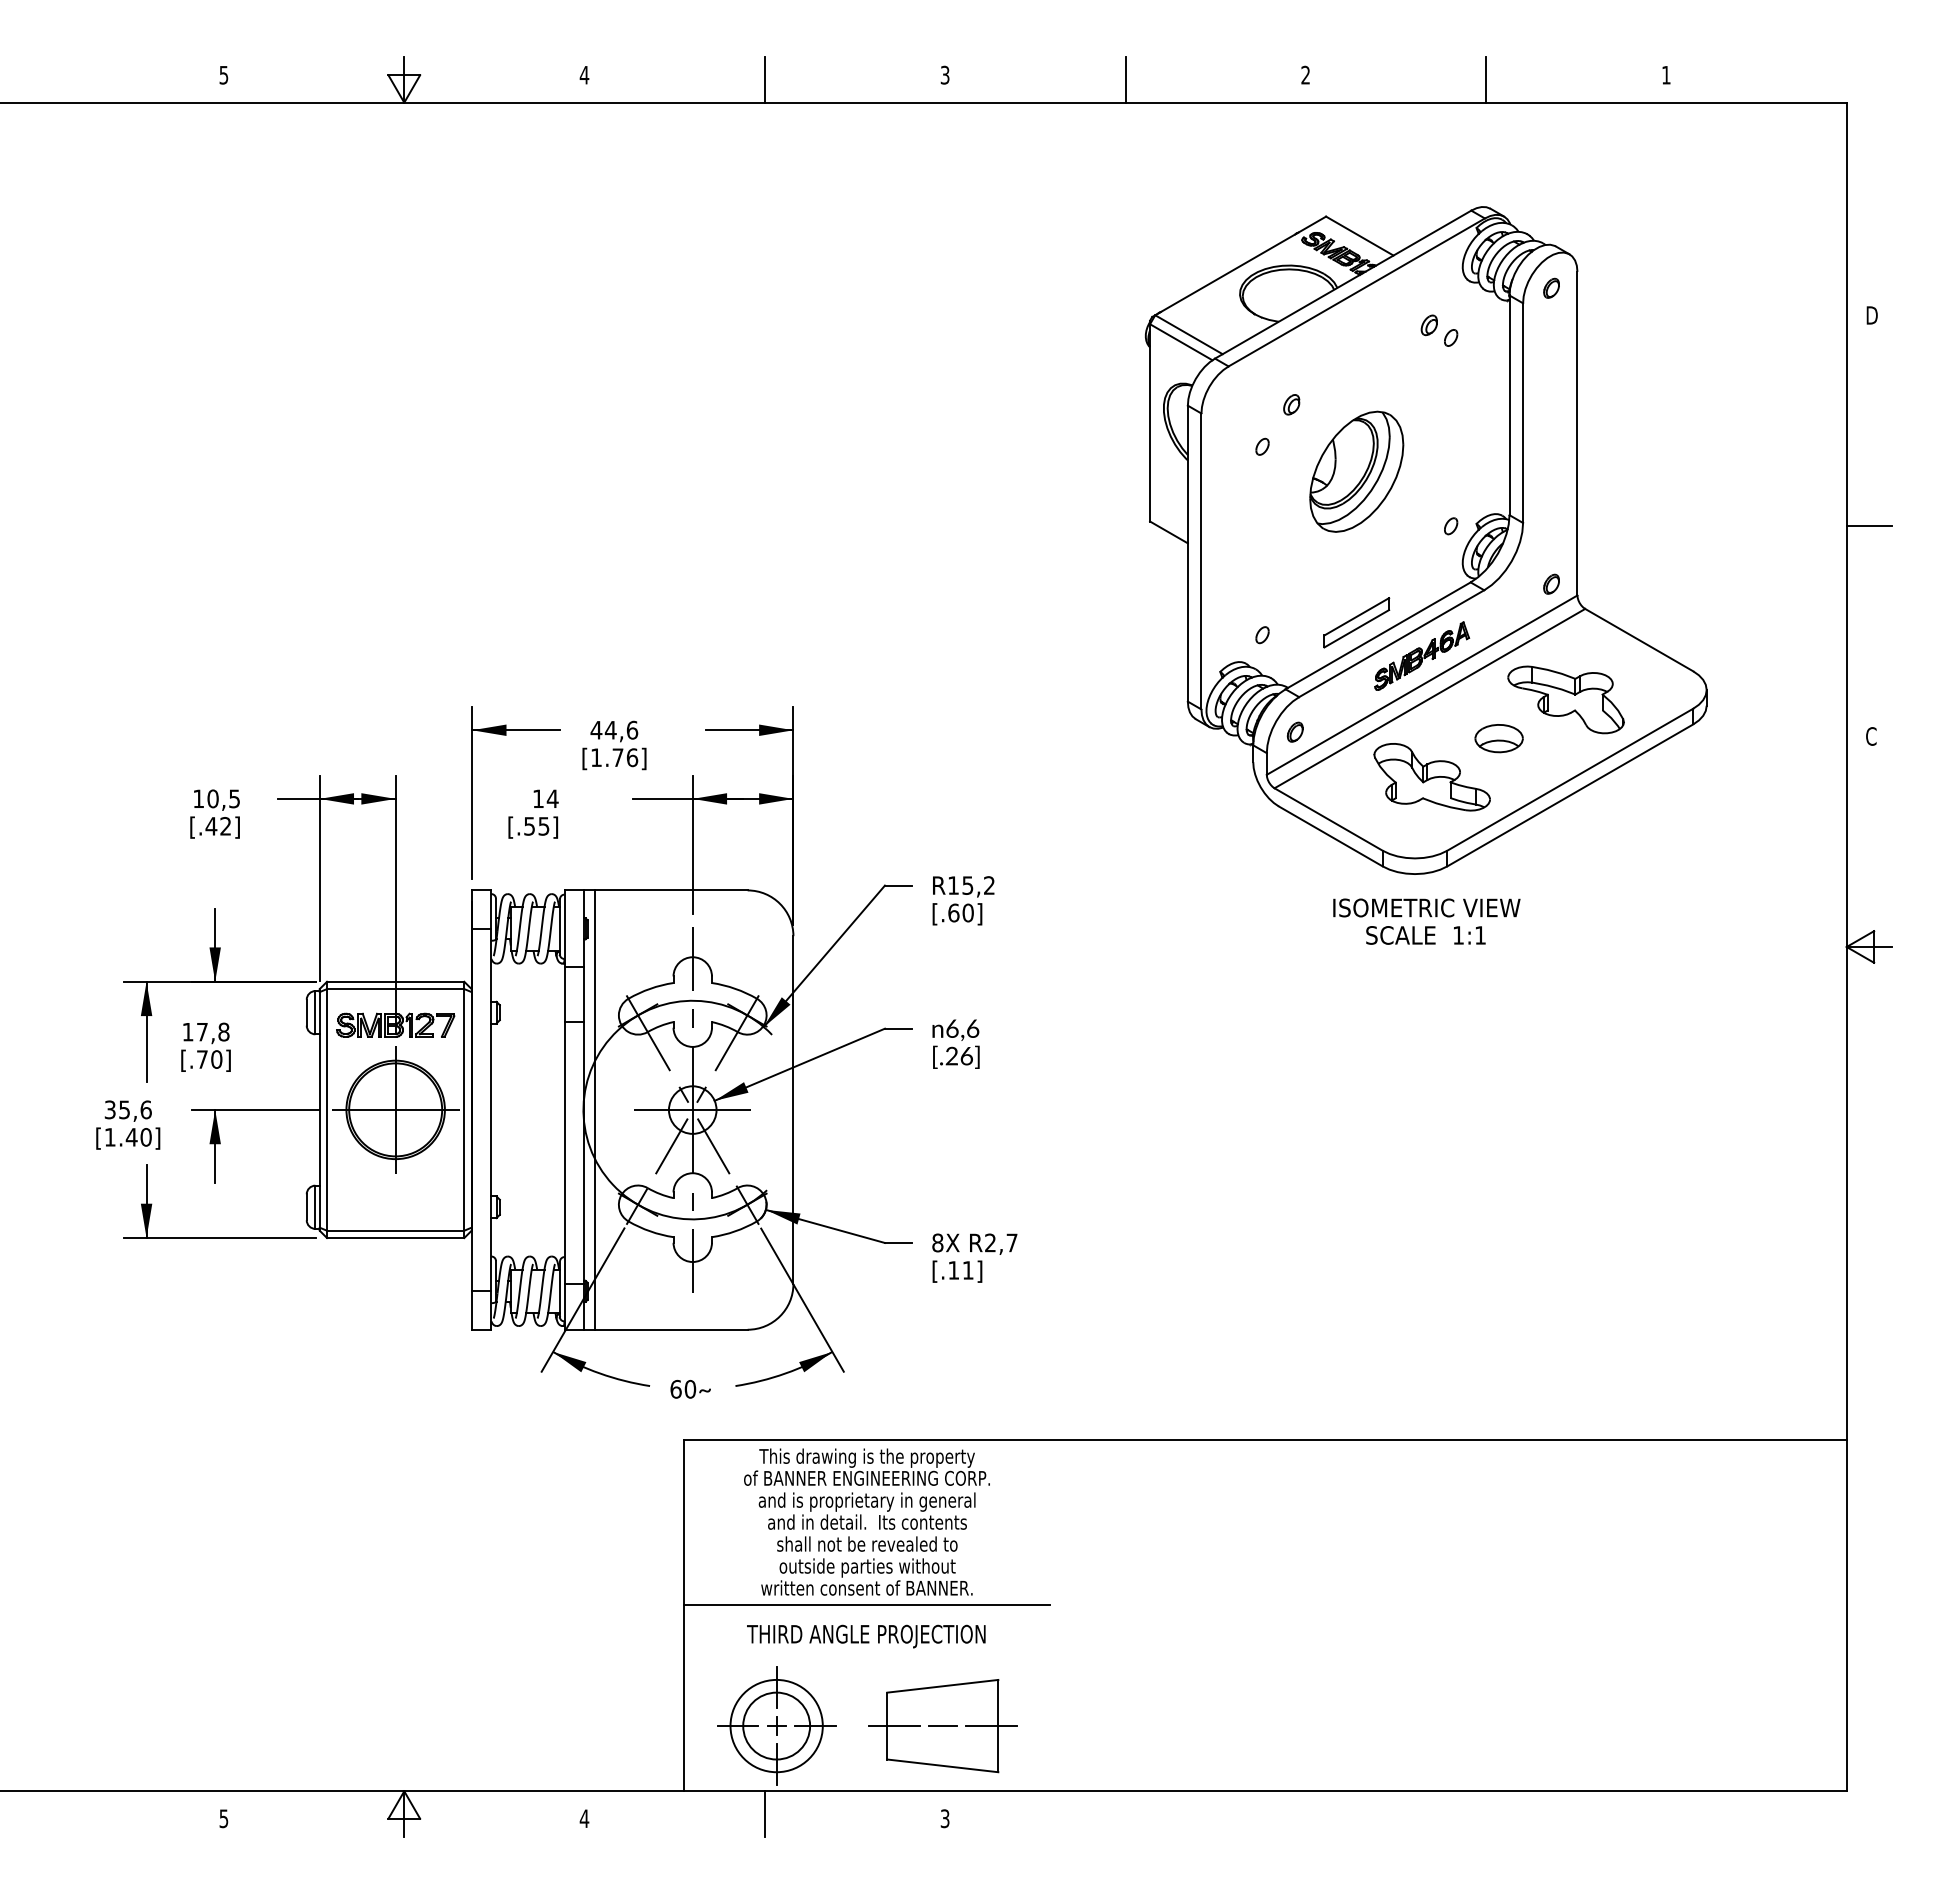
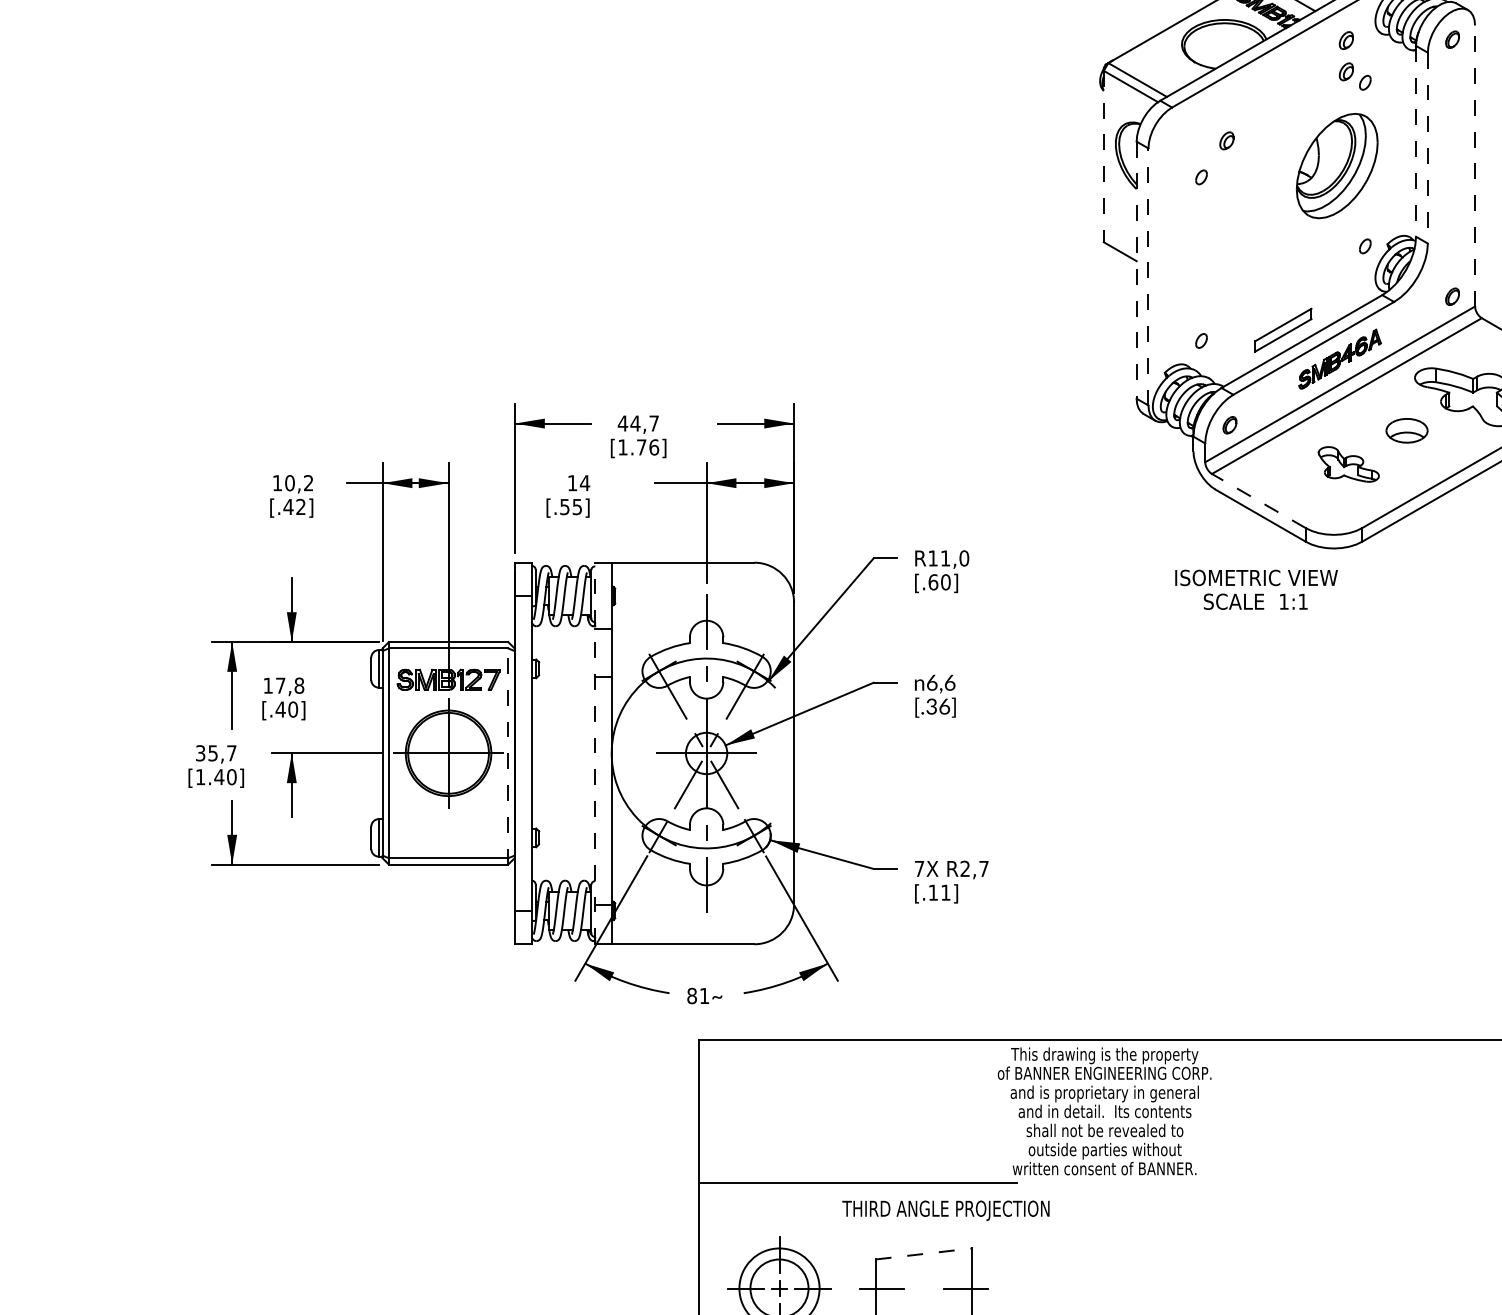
part: (1428, 289) -> (1345, 40), added
line: (1509, 405) -> (1416, 141), solid -> dashed
line: (1523, 413) -> (1428, 148), solid -> dashed
line: (1150, 422) -> (1104, 156), solid -> dashed
line: (1577, 433) -> (1475, 165), solid -> dashed
part: (1356, 471) -> (1337, 165), moved
line: (1187, 553) -> (1136, 270), solid -> dashed
line: (1201, 561) -> (1148, 276), solid -> dashed
text: (632, 729) -> (654, 422), 44,6 -> 44,7
part: (1431, 777) -> (1348, 464), size x0.6
text: (234, 798) -> (308, 482), 10,5 -> 10,2
line: (1328, 819) -> (1258, 501), solid -> dashed
text: (978, 885) -> (954, 558), R15,2 -> R11,0
text: (1426, 921) -> (1256, 589), moved
text: (951, 1058) -> (931, 708), [.26] -> [.36]
text: (202, 1059) -> (280, 709), [.70] -> [.40]
text: (145, 1109) -> (231, 752), 35,6 -> 35,7
line: (464, 1109) -> (508, 752), solid -> dashed
line: (594, 1109) -> (621, 752), removed
line: (564, 1110) -> (595, 753), solid -> dashed
text: (937, 1242) -> (919, 868), 8X -> 7X
text: (683, 1388) -> (698, 995), 60 -> 81
text: (866, 1521) -> (1104, 1110), moved
text: (866, 1636) -> (946, 1210), moved
line: (942, 1686) -> (923, 1254), solid -> dashed
line: (942, 1726) -> (923, 1288), removed

